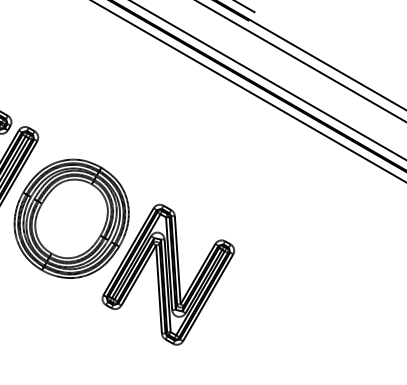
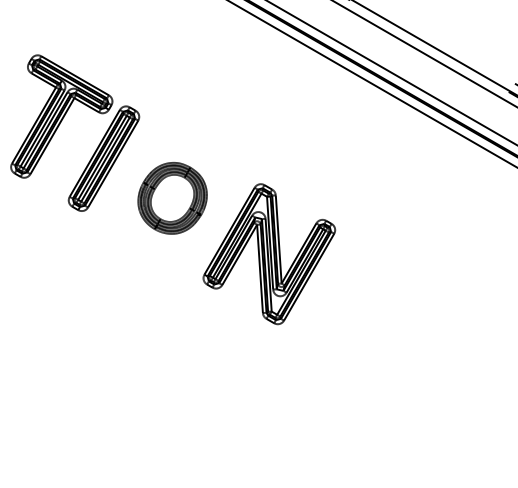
part: (71, 219) -> (172, 198), size x0.6

